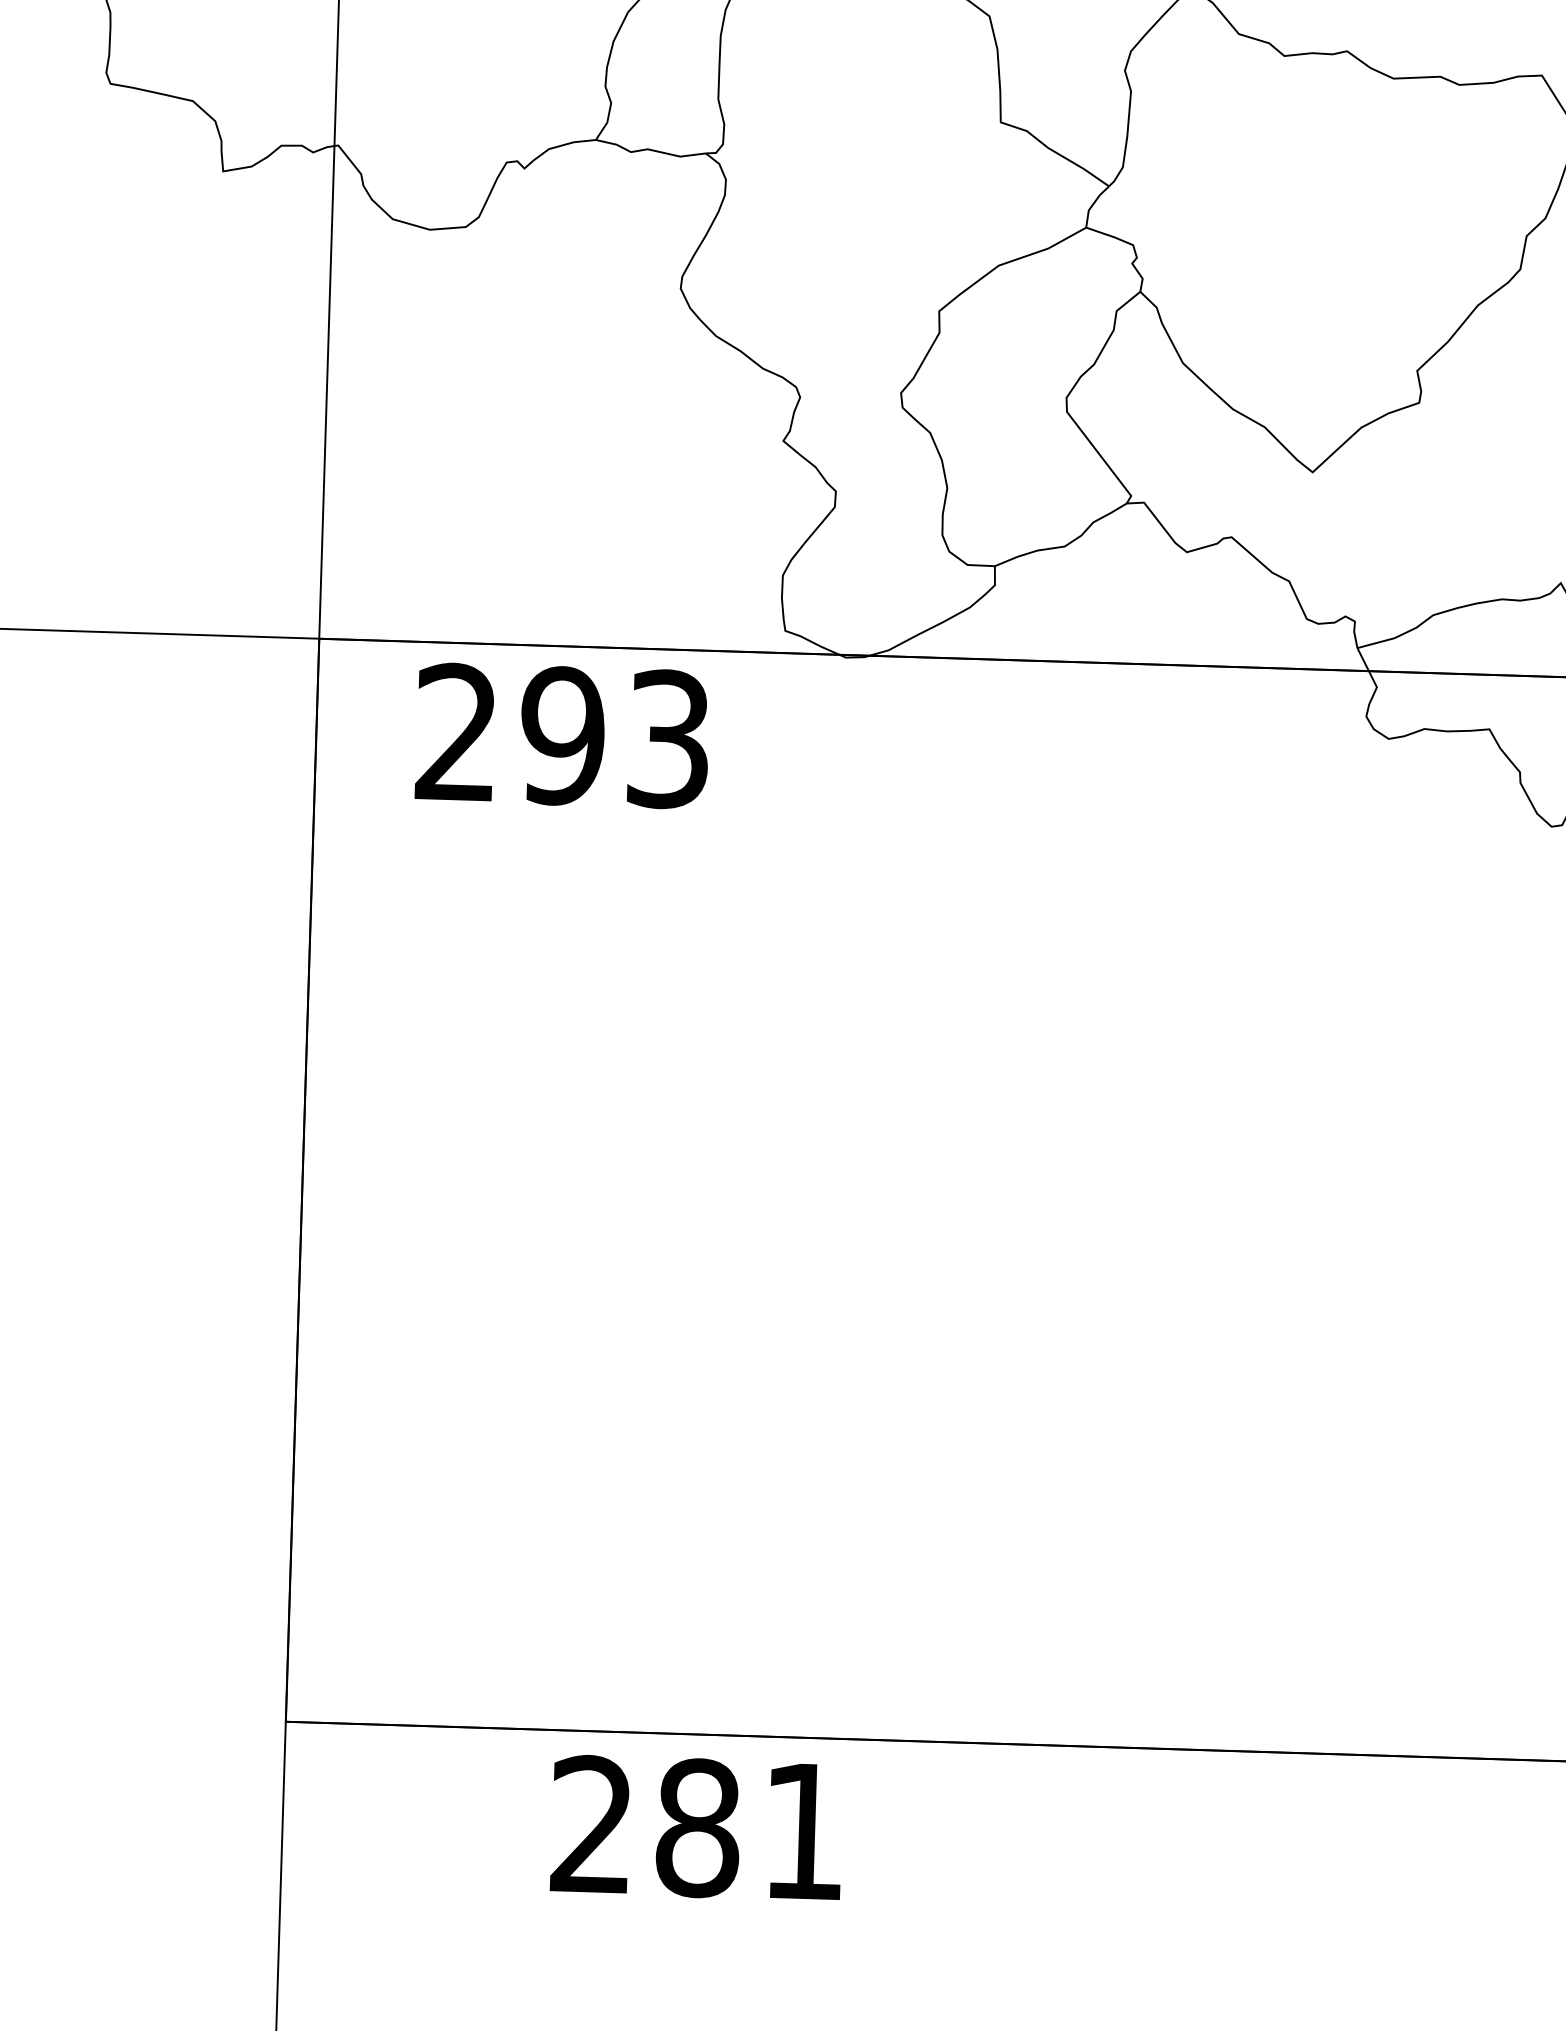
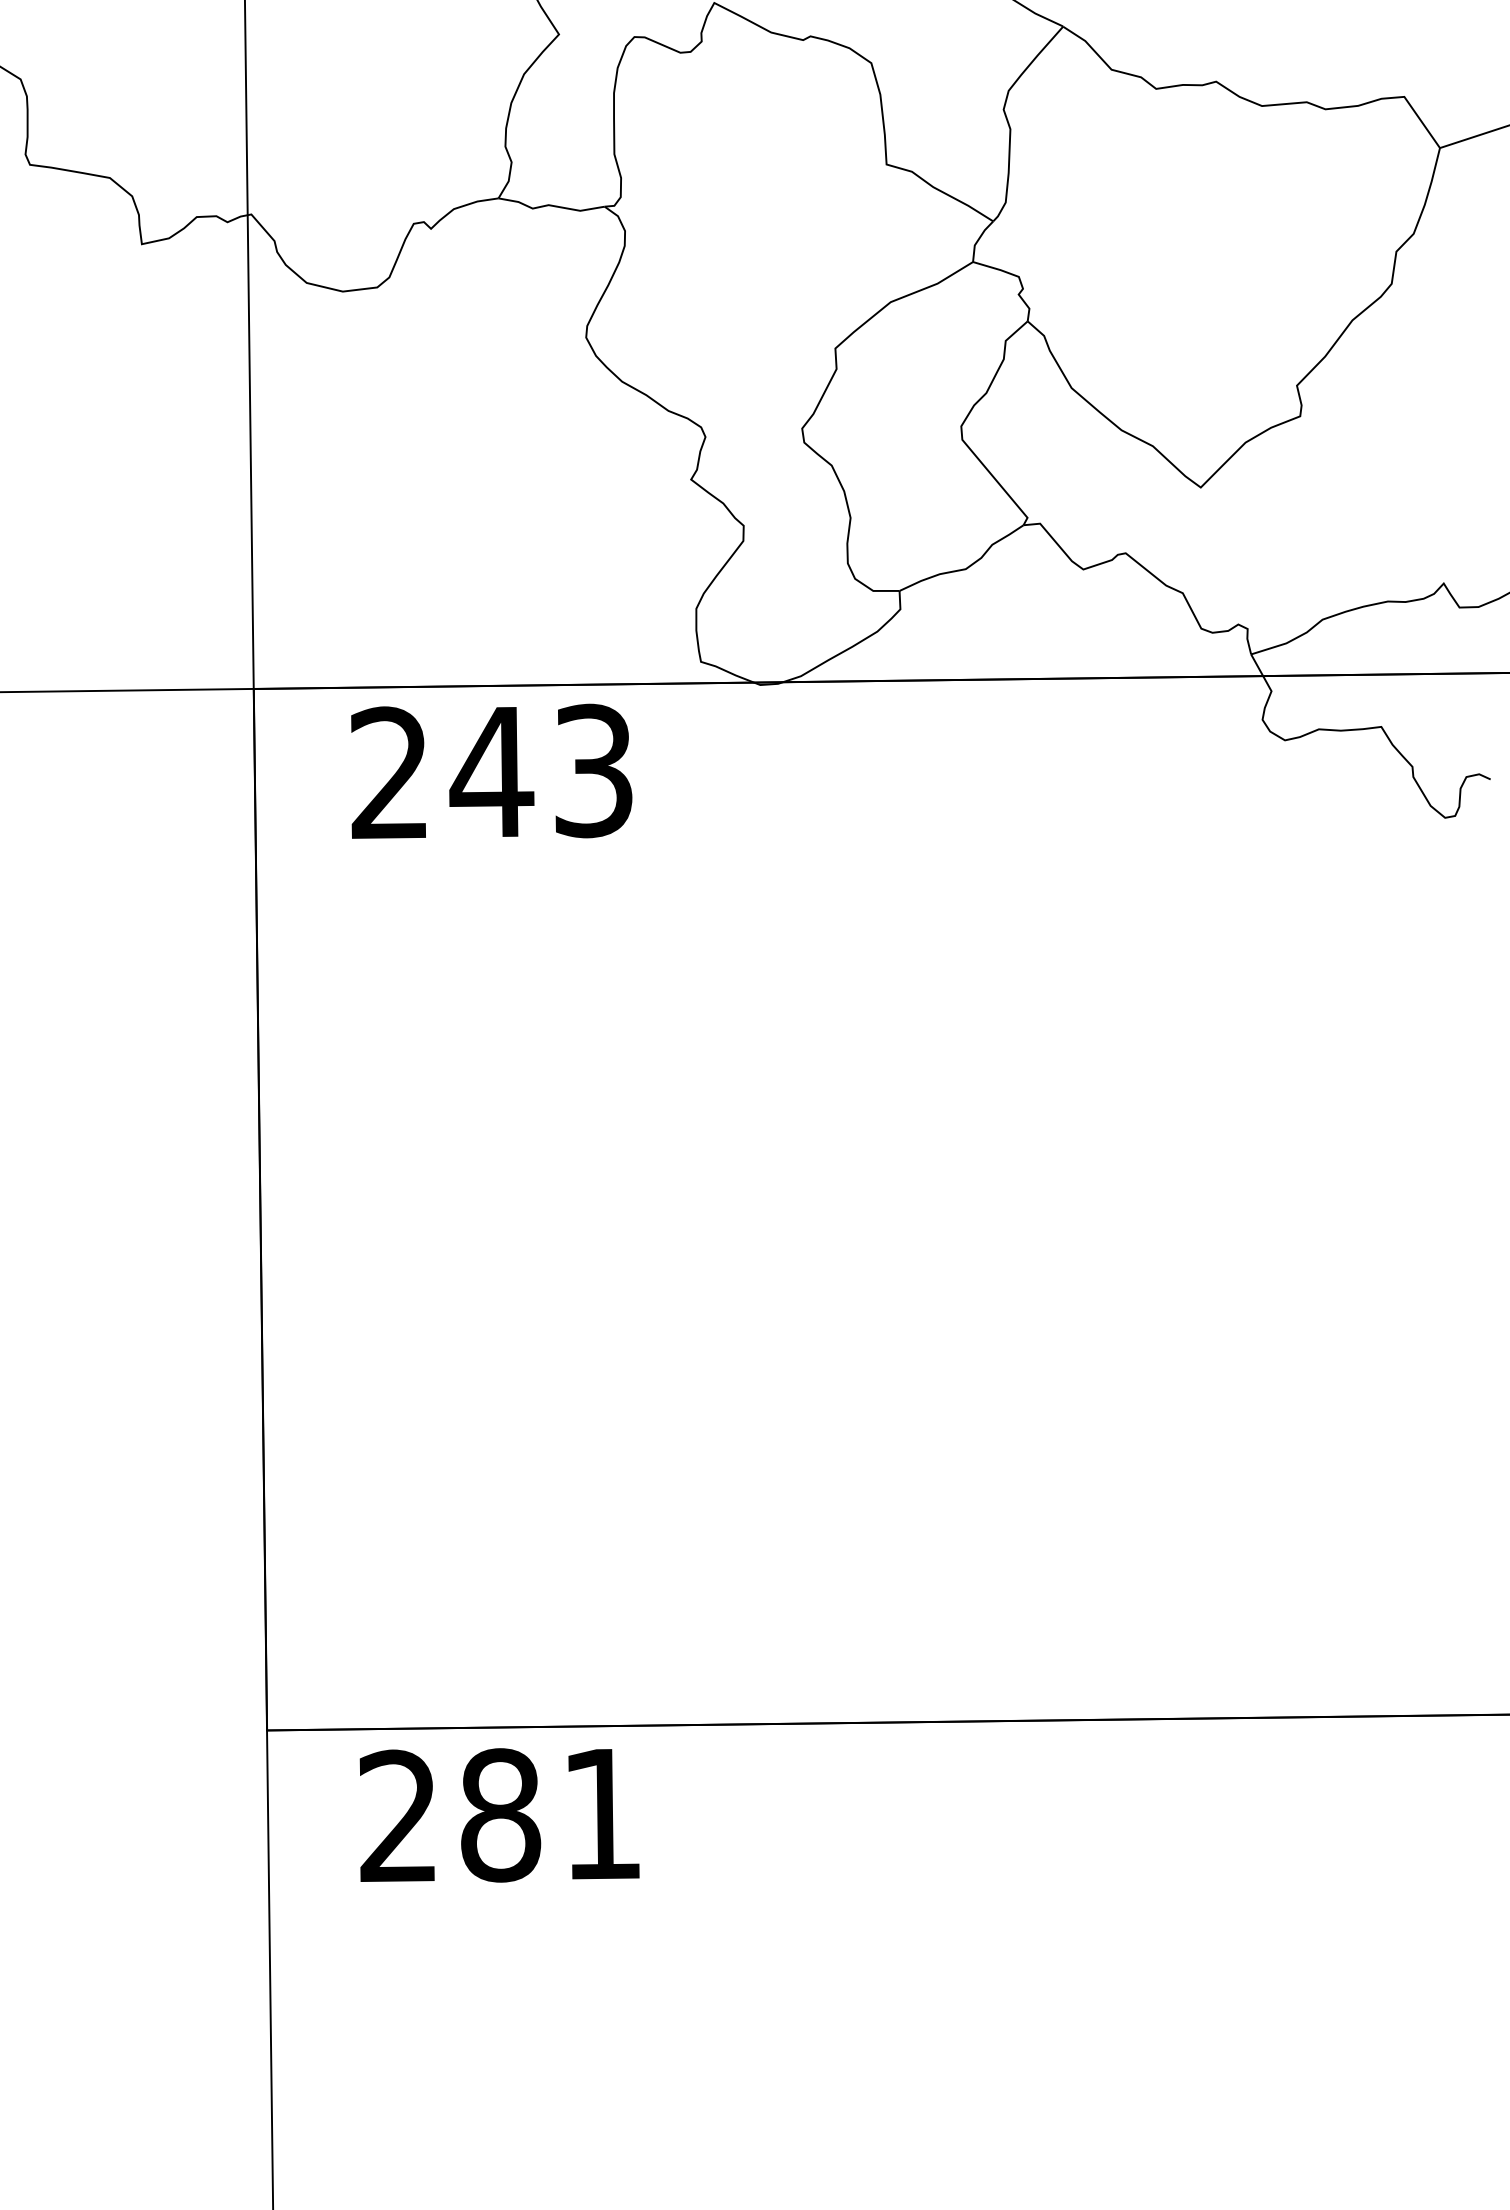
text: (562, 736) -> (491, 772), 293 -> 243
text: (697, 1828) -> (499, 1815), moved

